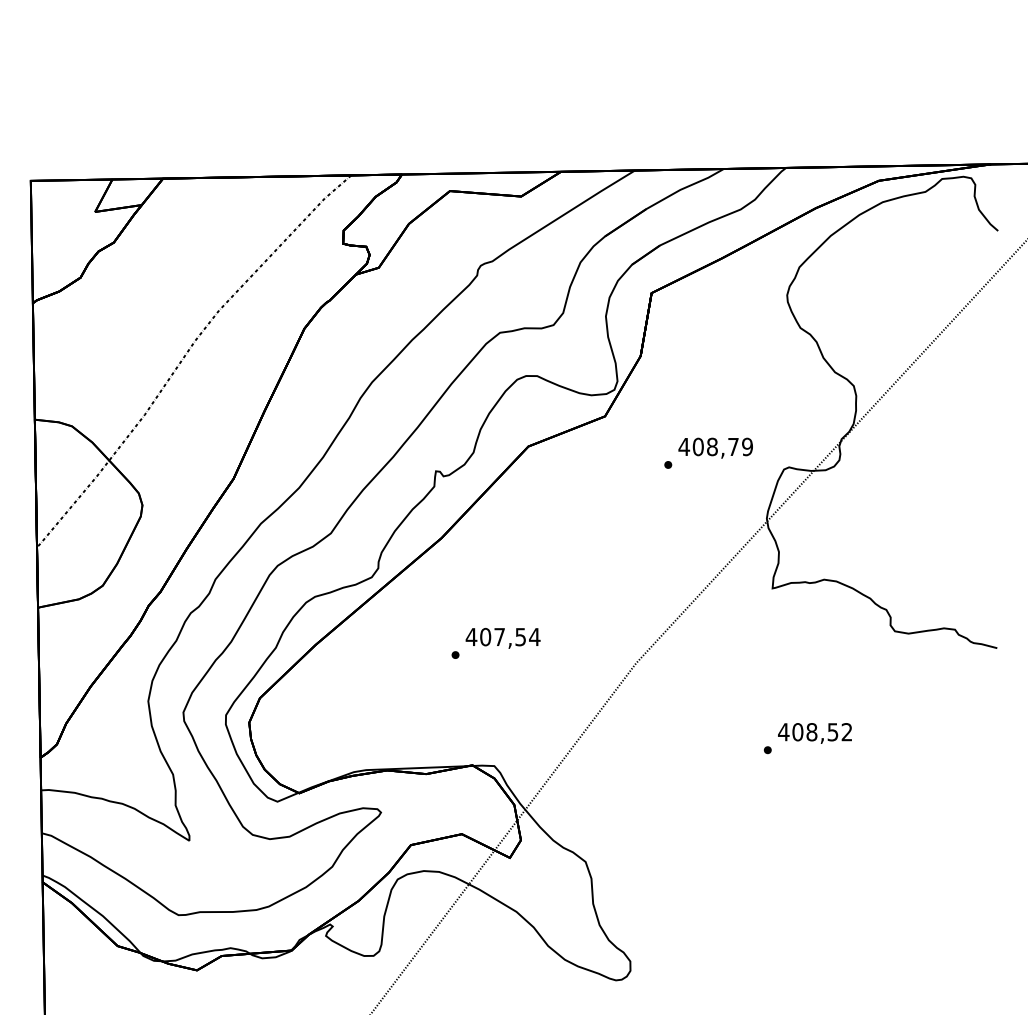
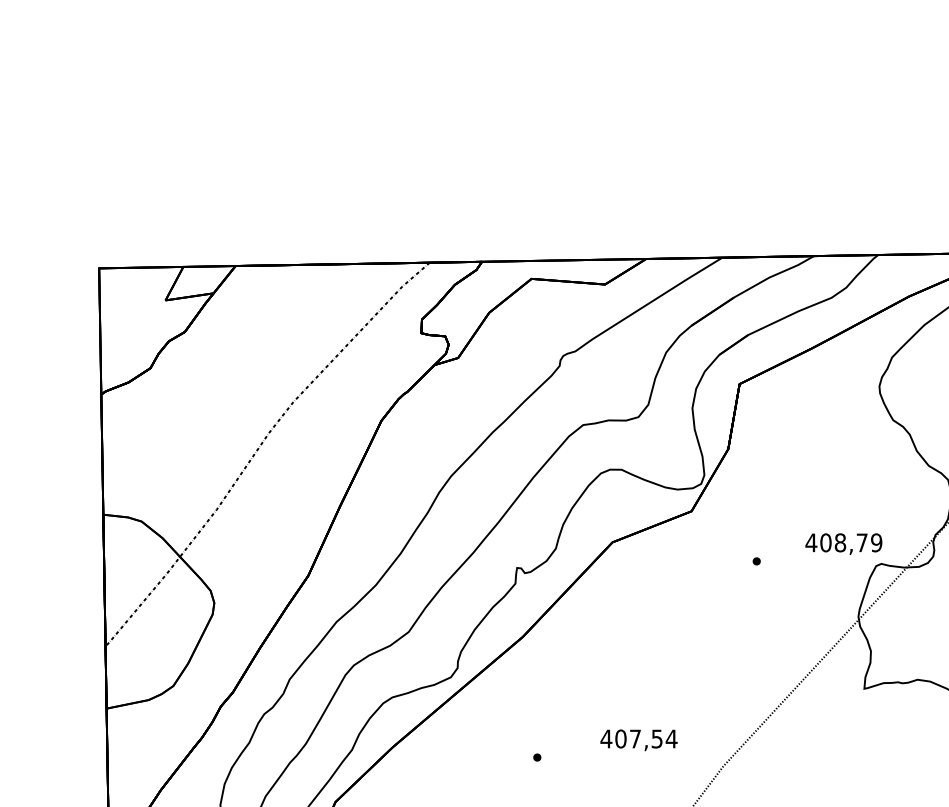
text: (715, 447) -> (843, 543), moved
text: (502, 637) -> (638, 739), moved

